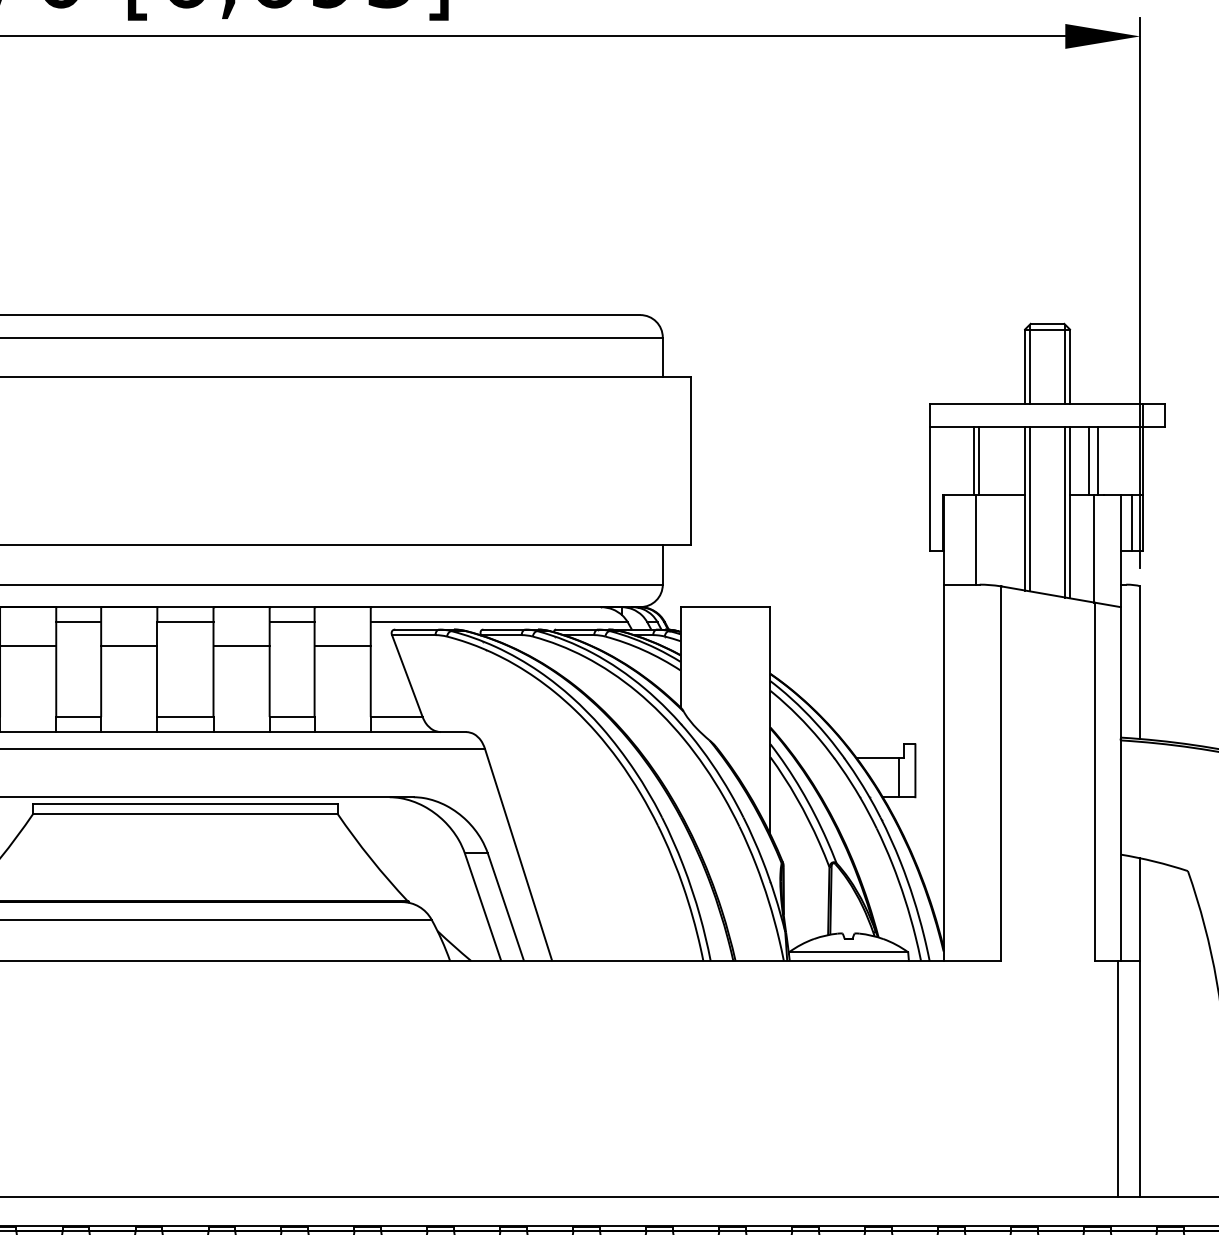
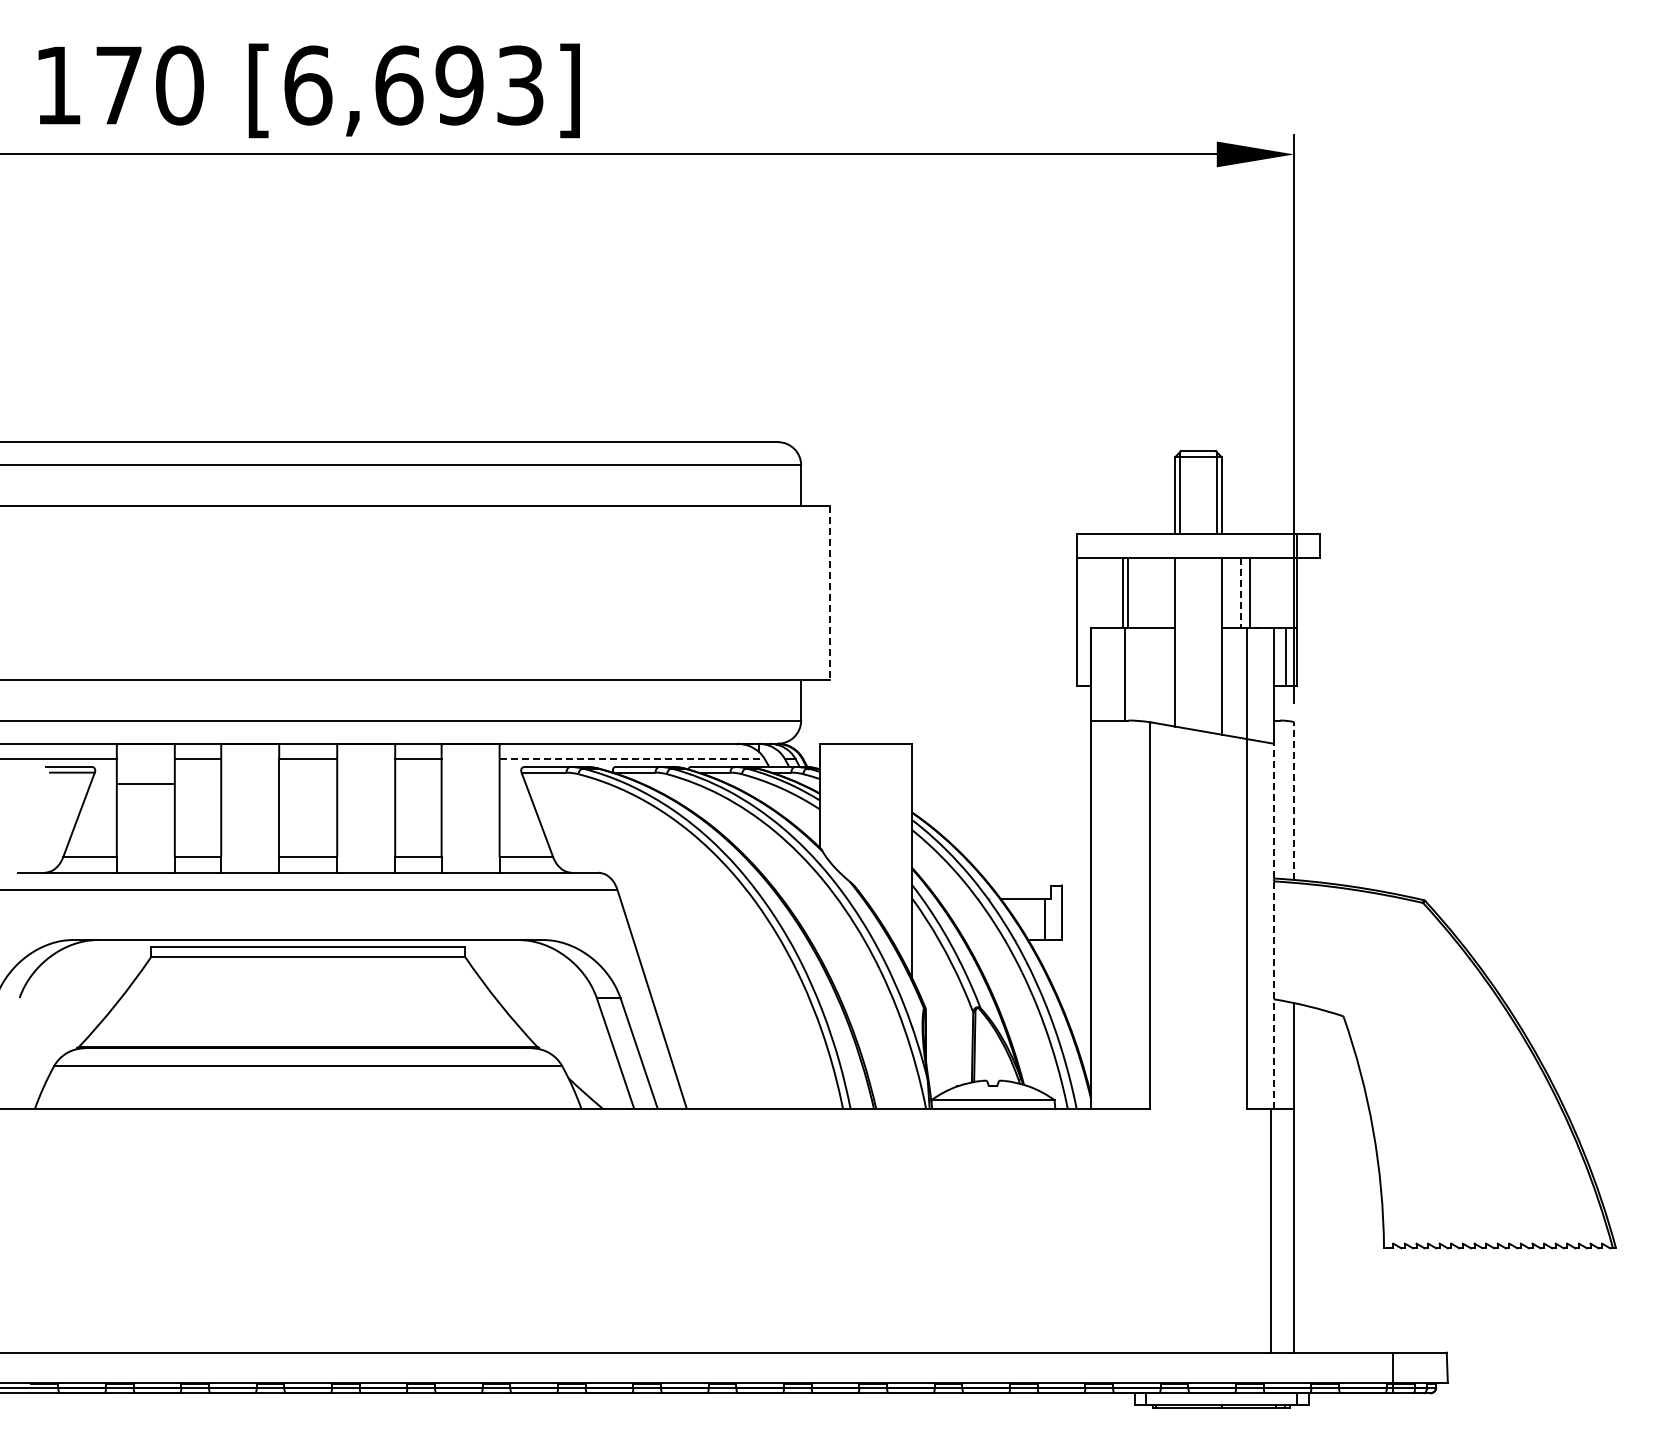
line: (691, 460) -> (830, 592), solid -> dashed
line: (1088, 460) -> (1240, 592), solid -> dashed
line: (1030, 509) -> (1180, 642), removed
line: (1065, 511) -> (1216, 645), removed
line: (499, 622) -> (632, 759), solid -> dashed
line: (129, 646) -> (250, 784), removed
line: (241, 646) -> (366, 784), removed
line: (342, 646) -> (470, 784), removed
line: (1140, 663) -> (1294, 801), solid -> dashed
line: (1120, 784) -> (1273, 926), solid -> dashed

